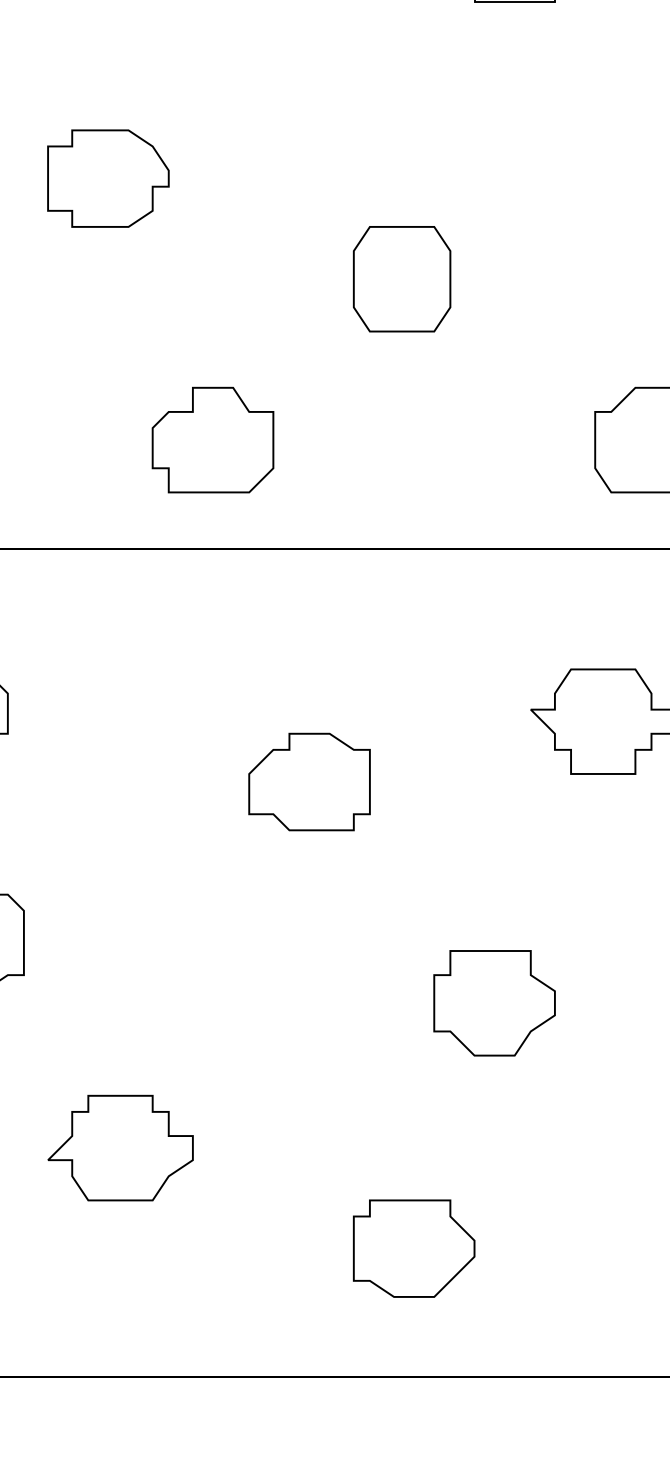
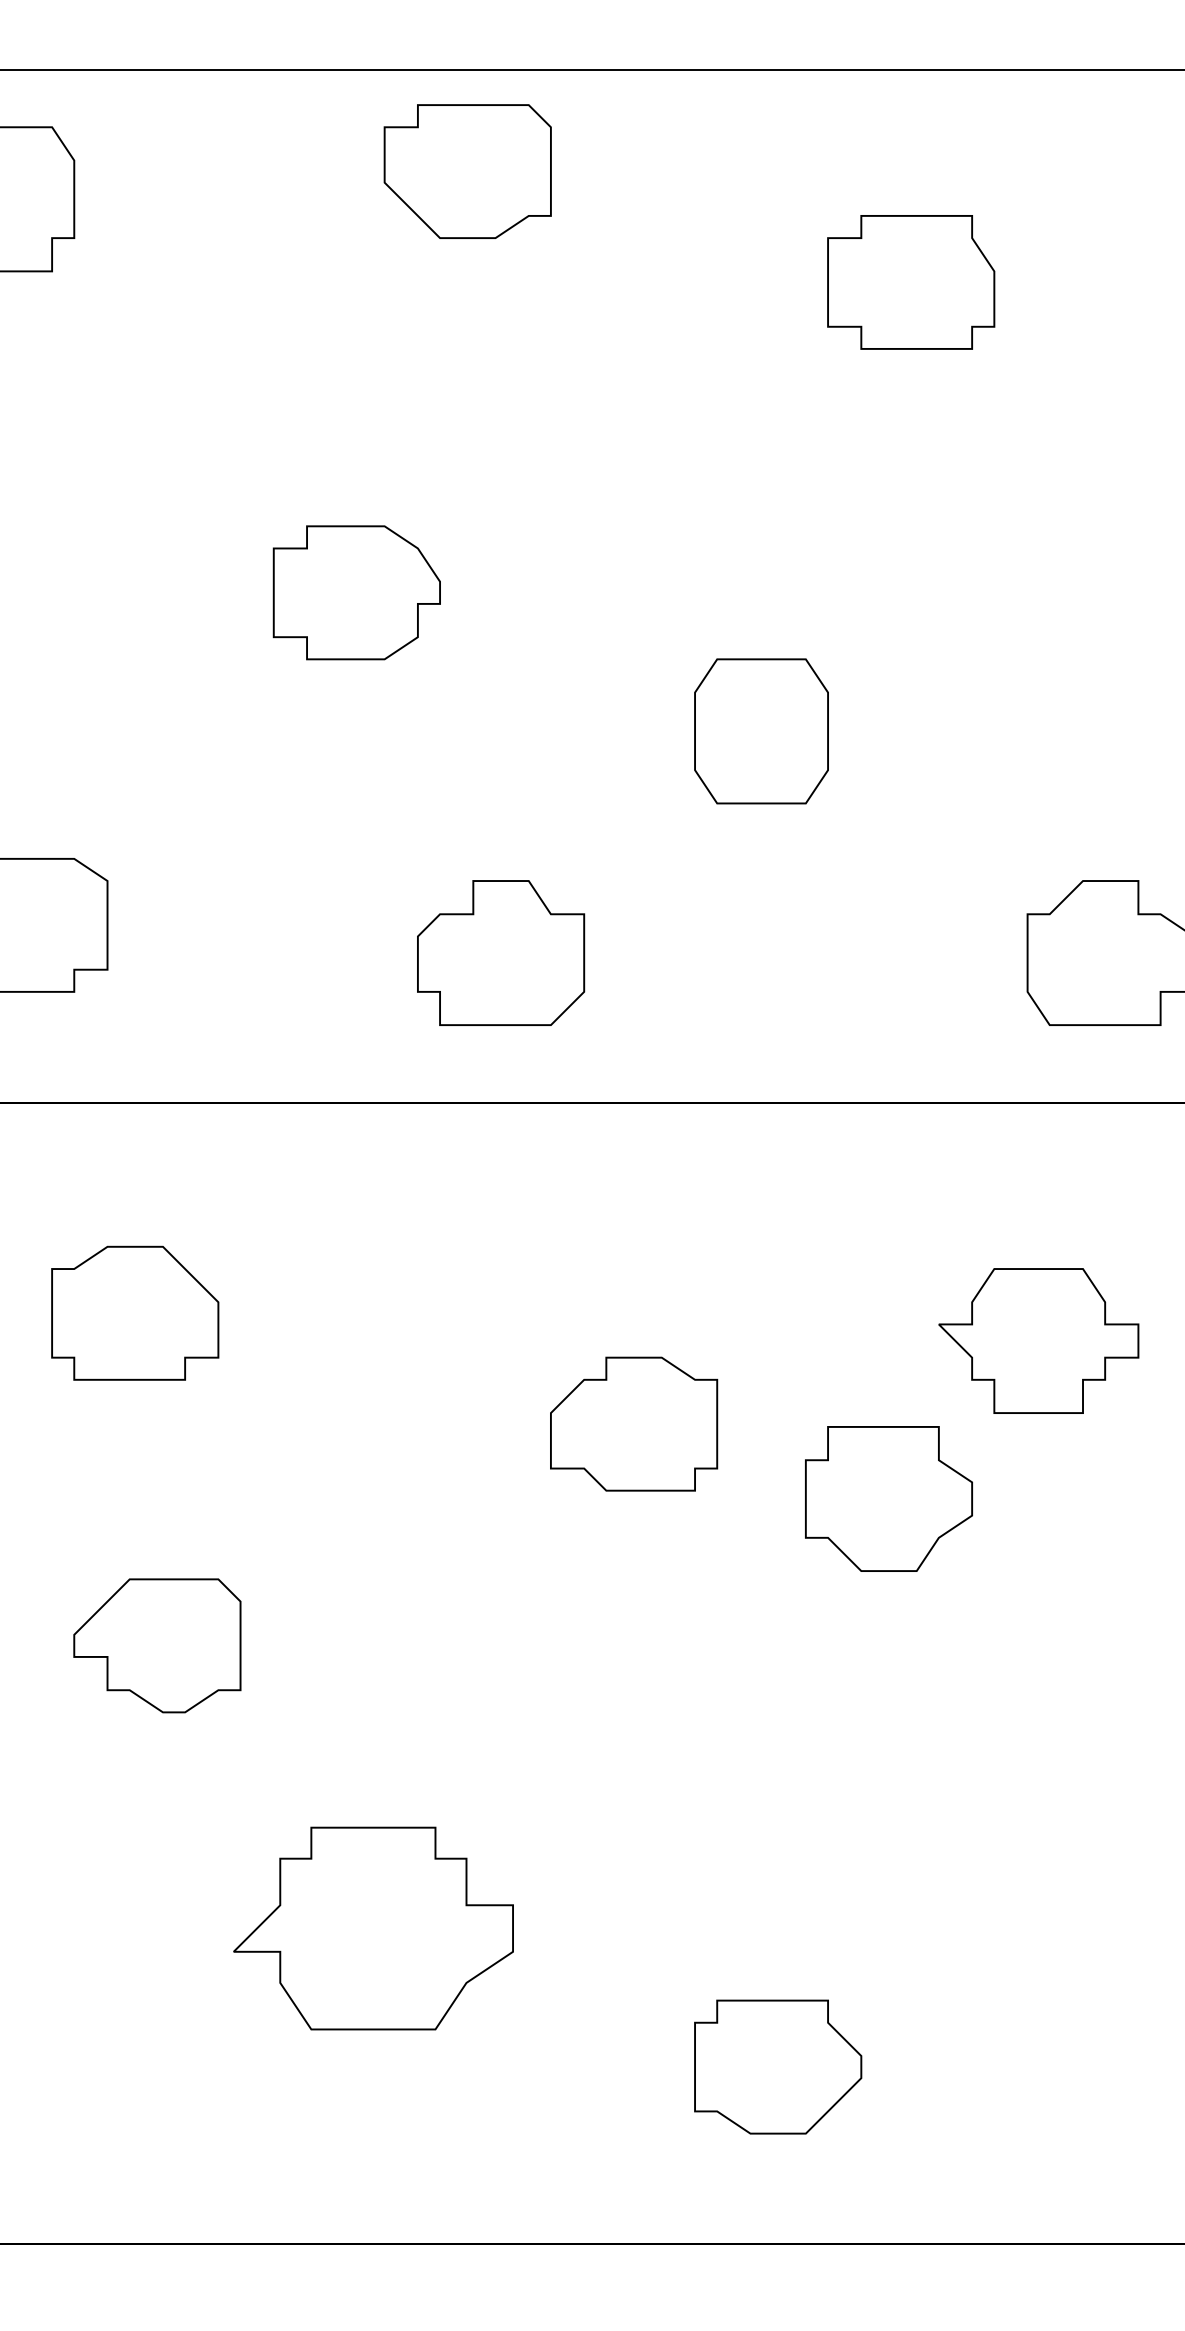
part: (494, 1002) -> (888, 1498), moved
part: (120, 1148) -> (373, 1928), size x1.4

